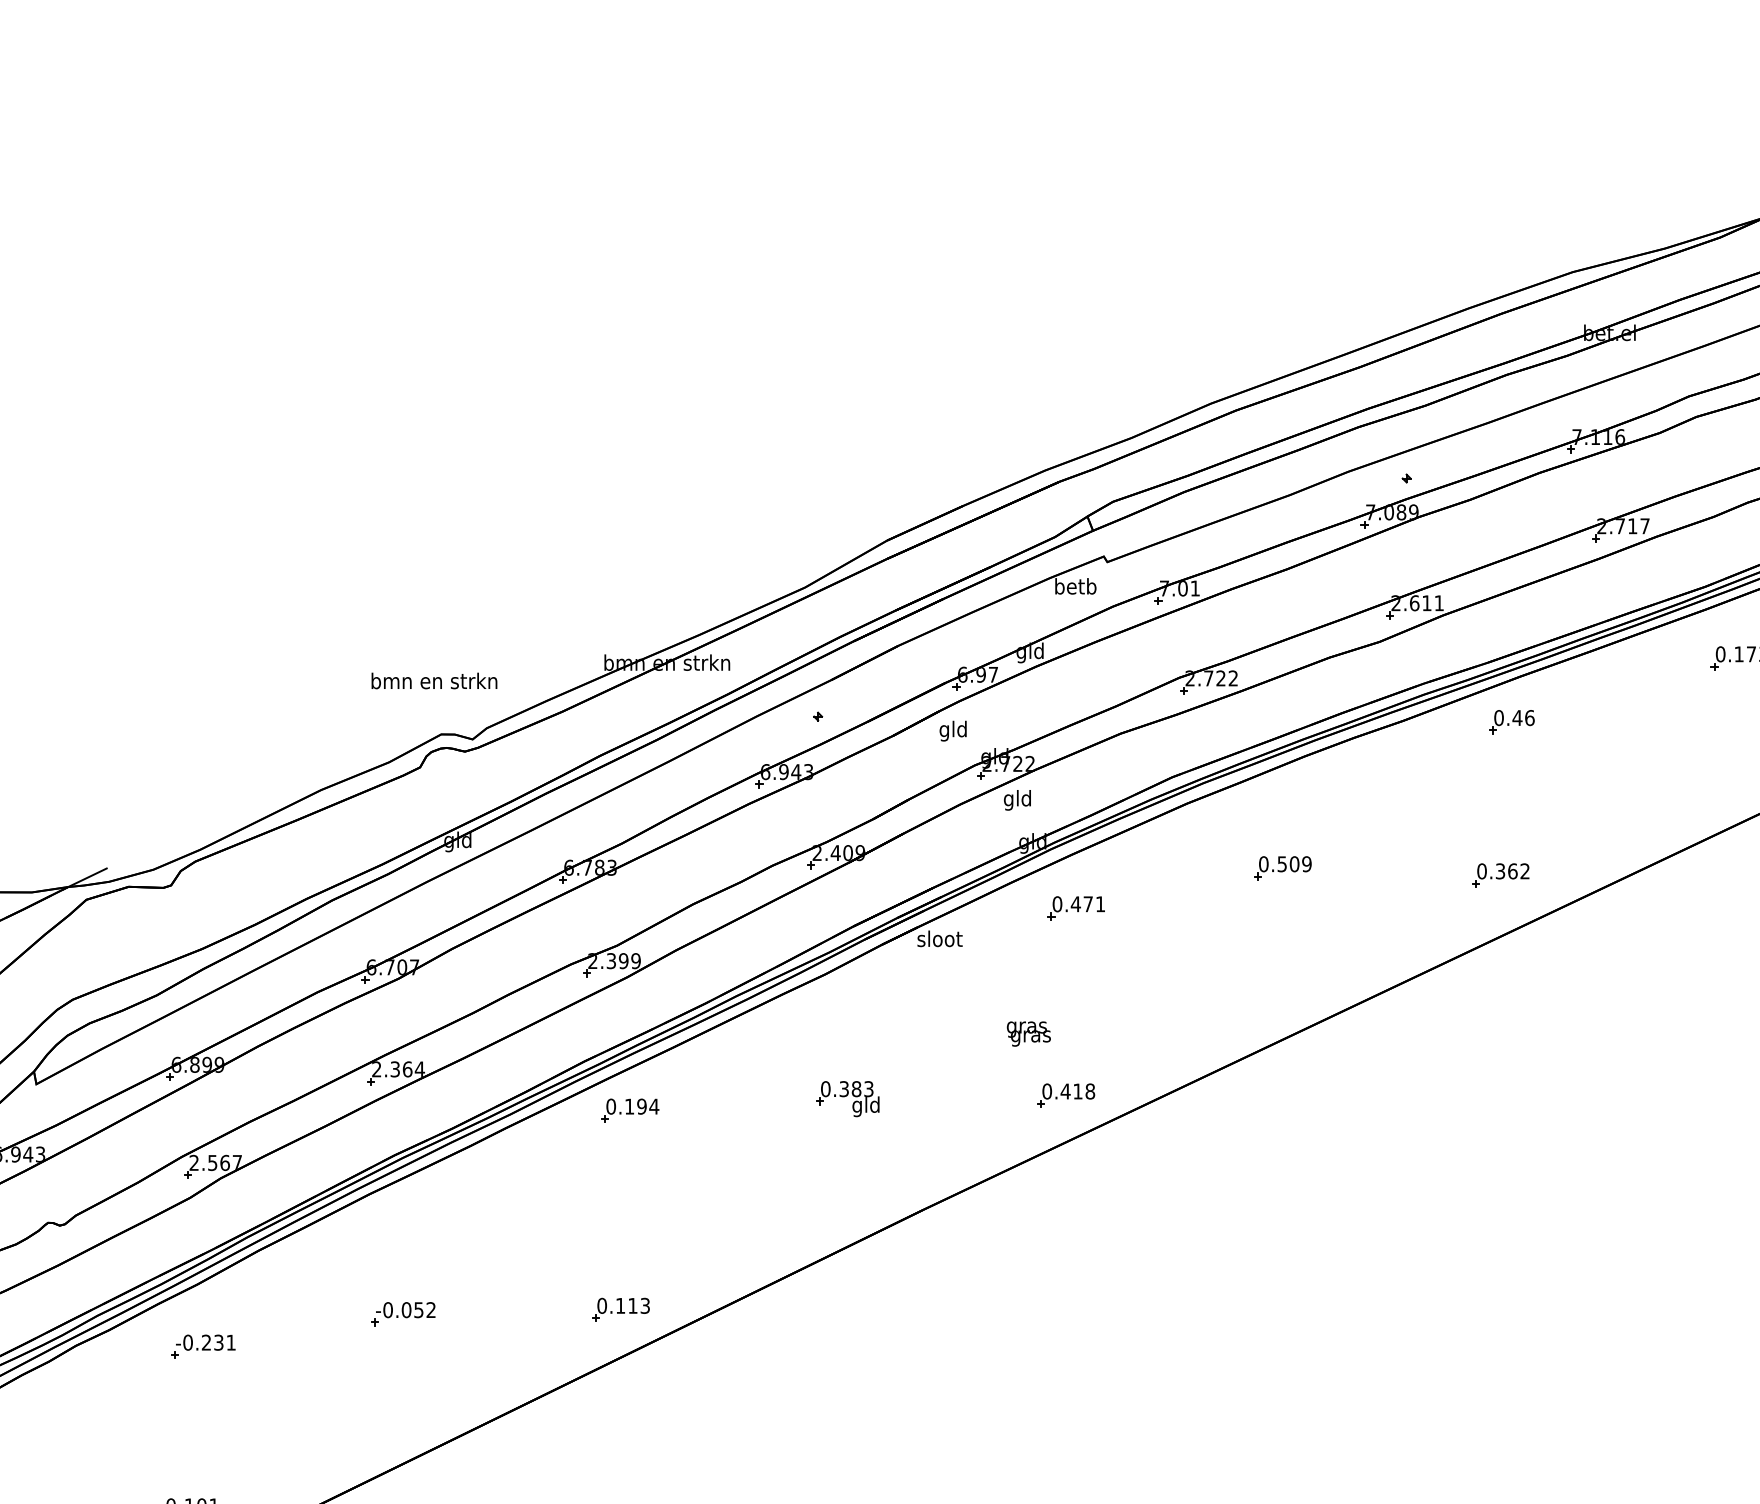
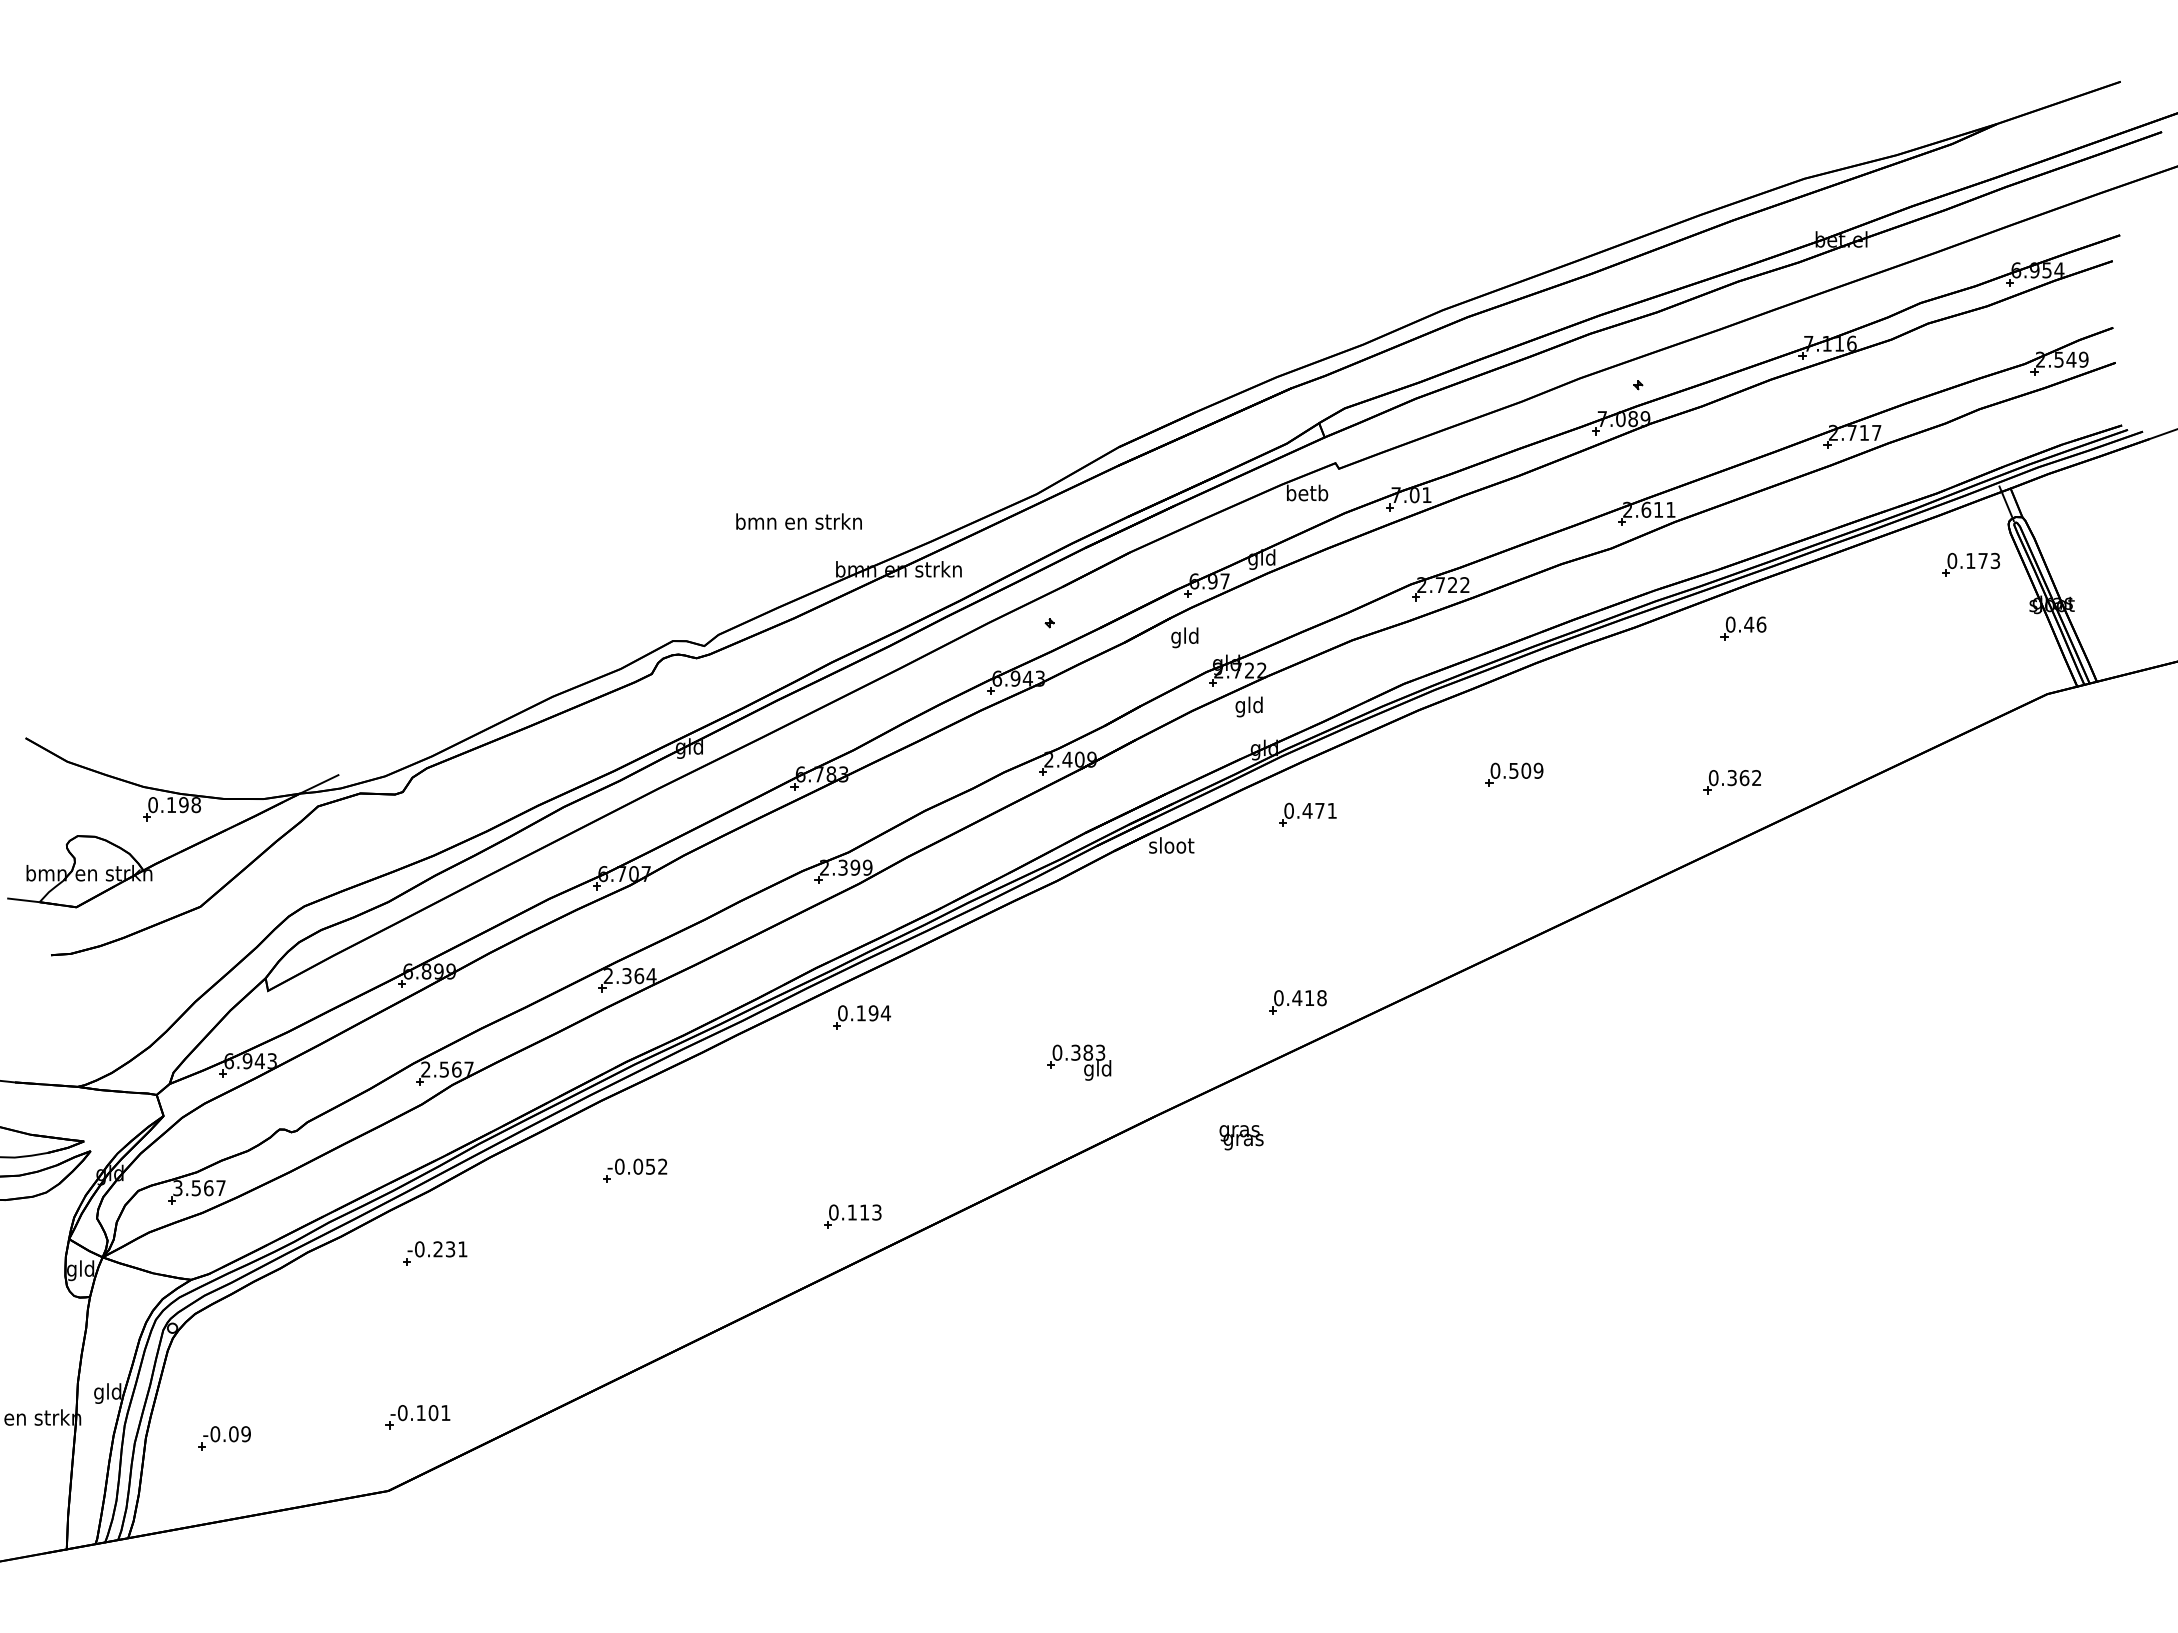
text: (433, 680) -> (798, 521), moved
text: (1028, 1033) -> (1241, 1137), moved
part: (847, 1098) -> (1079, 1062), moved
part: (403, 1313) -> (635, 1170), moved

